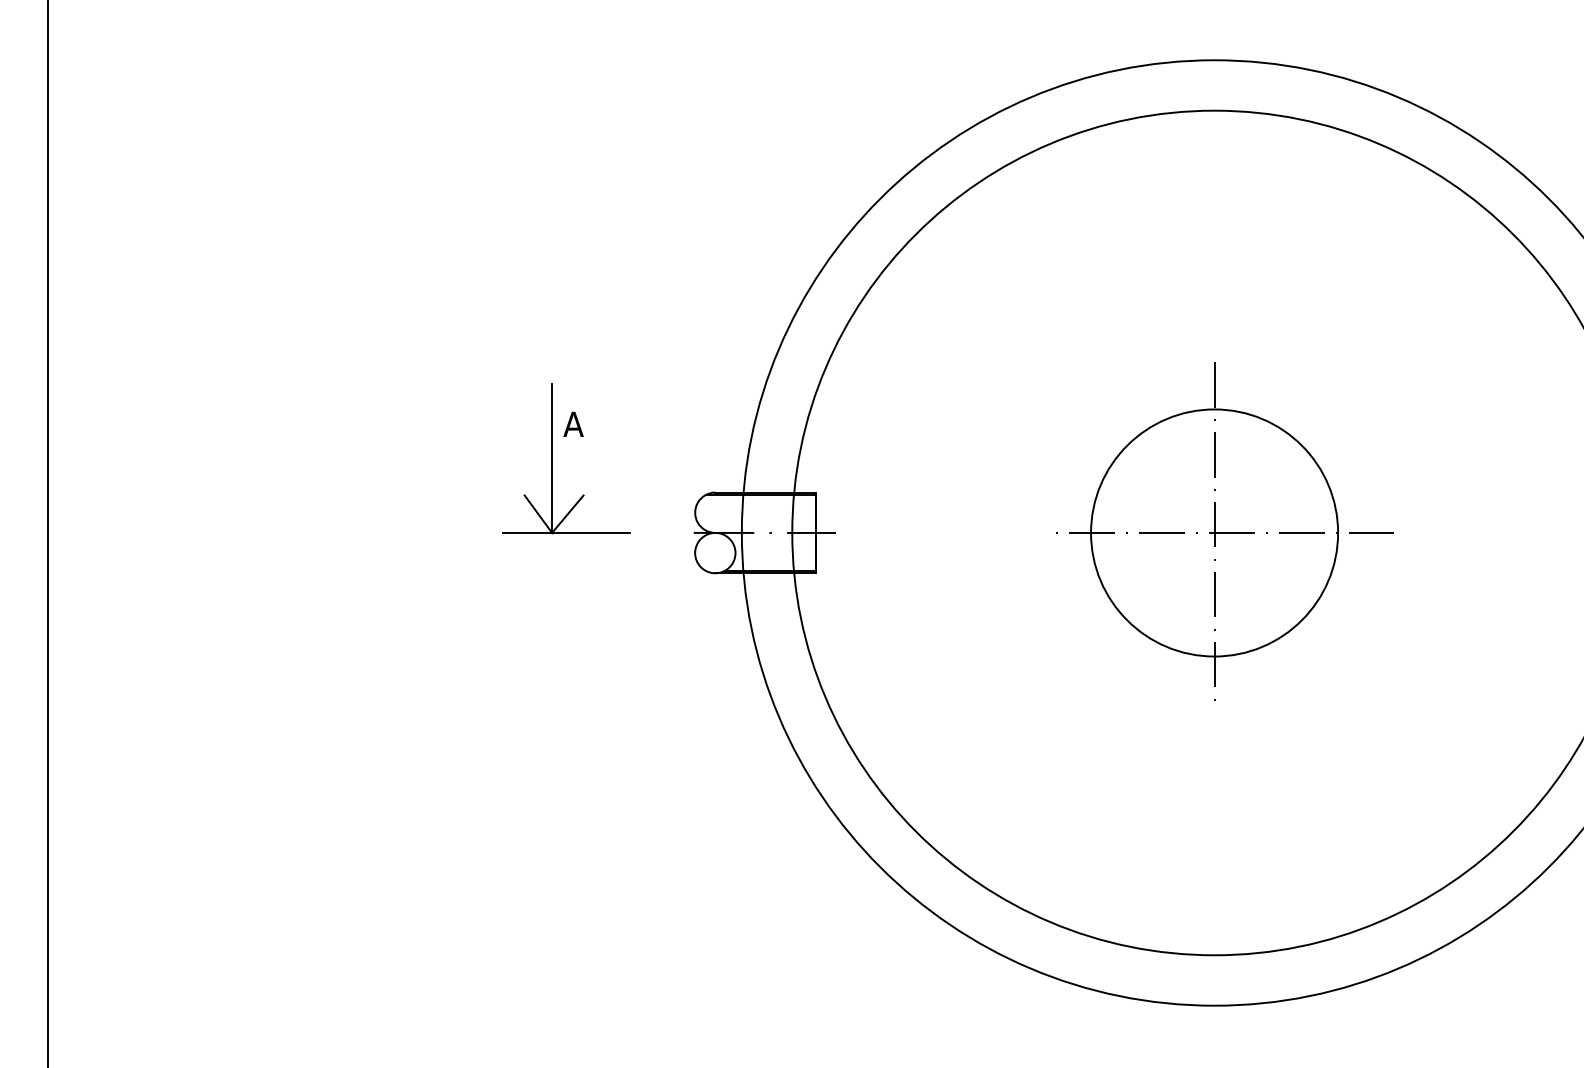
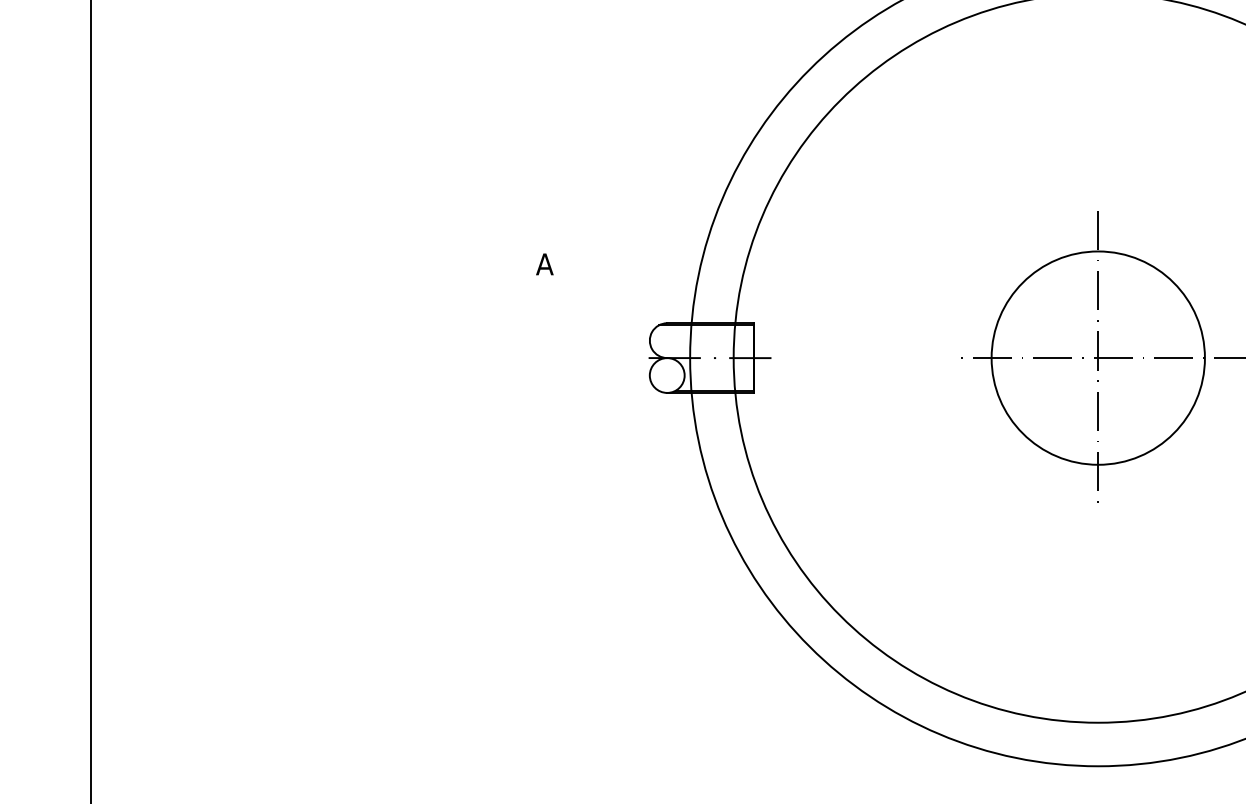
part: (552, 458) -> (526, 293), removed

